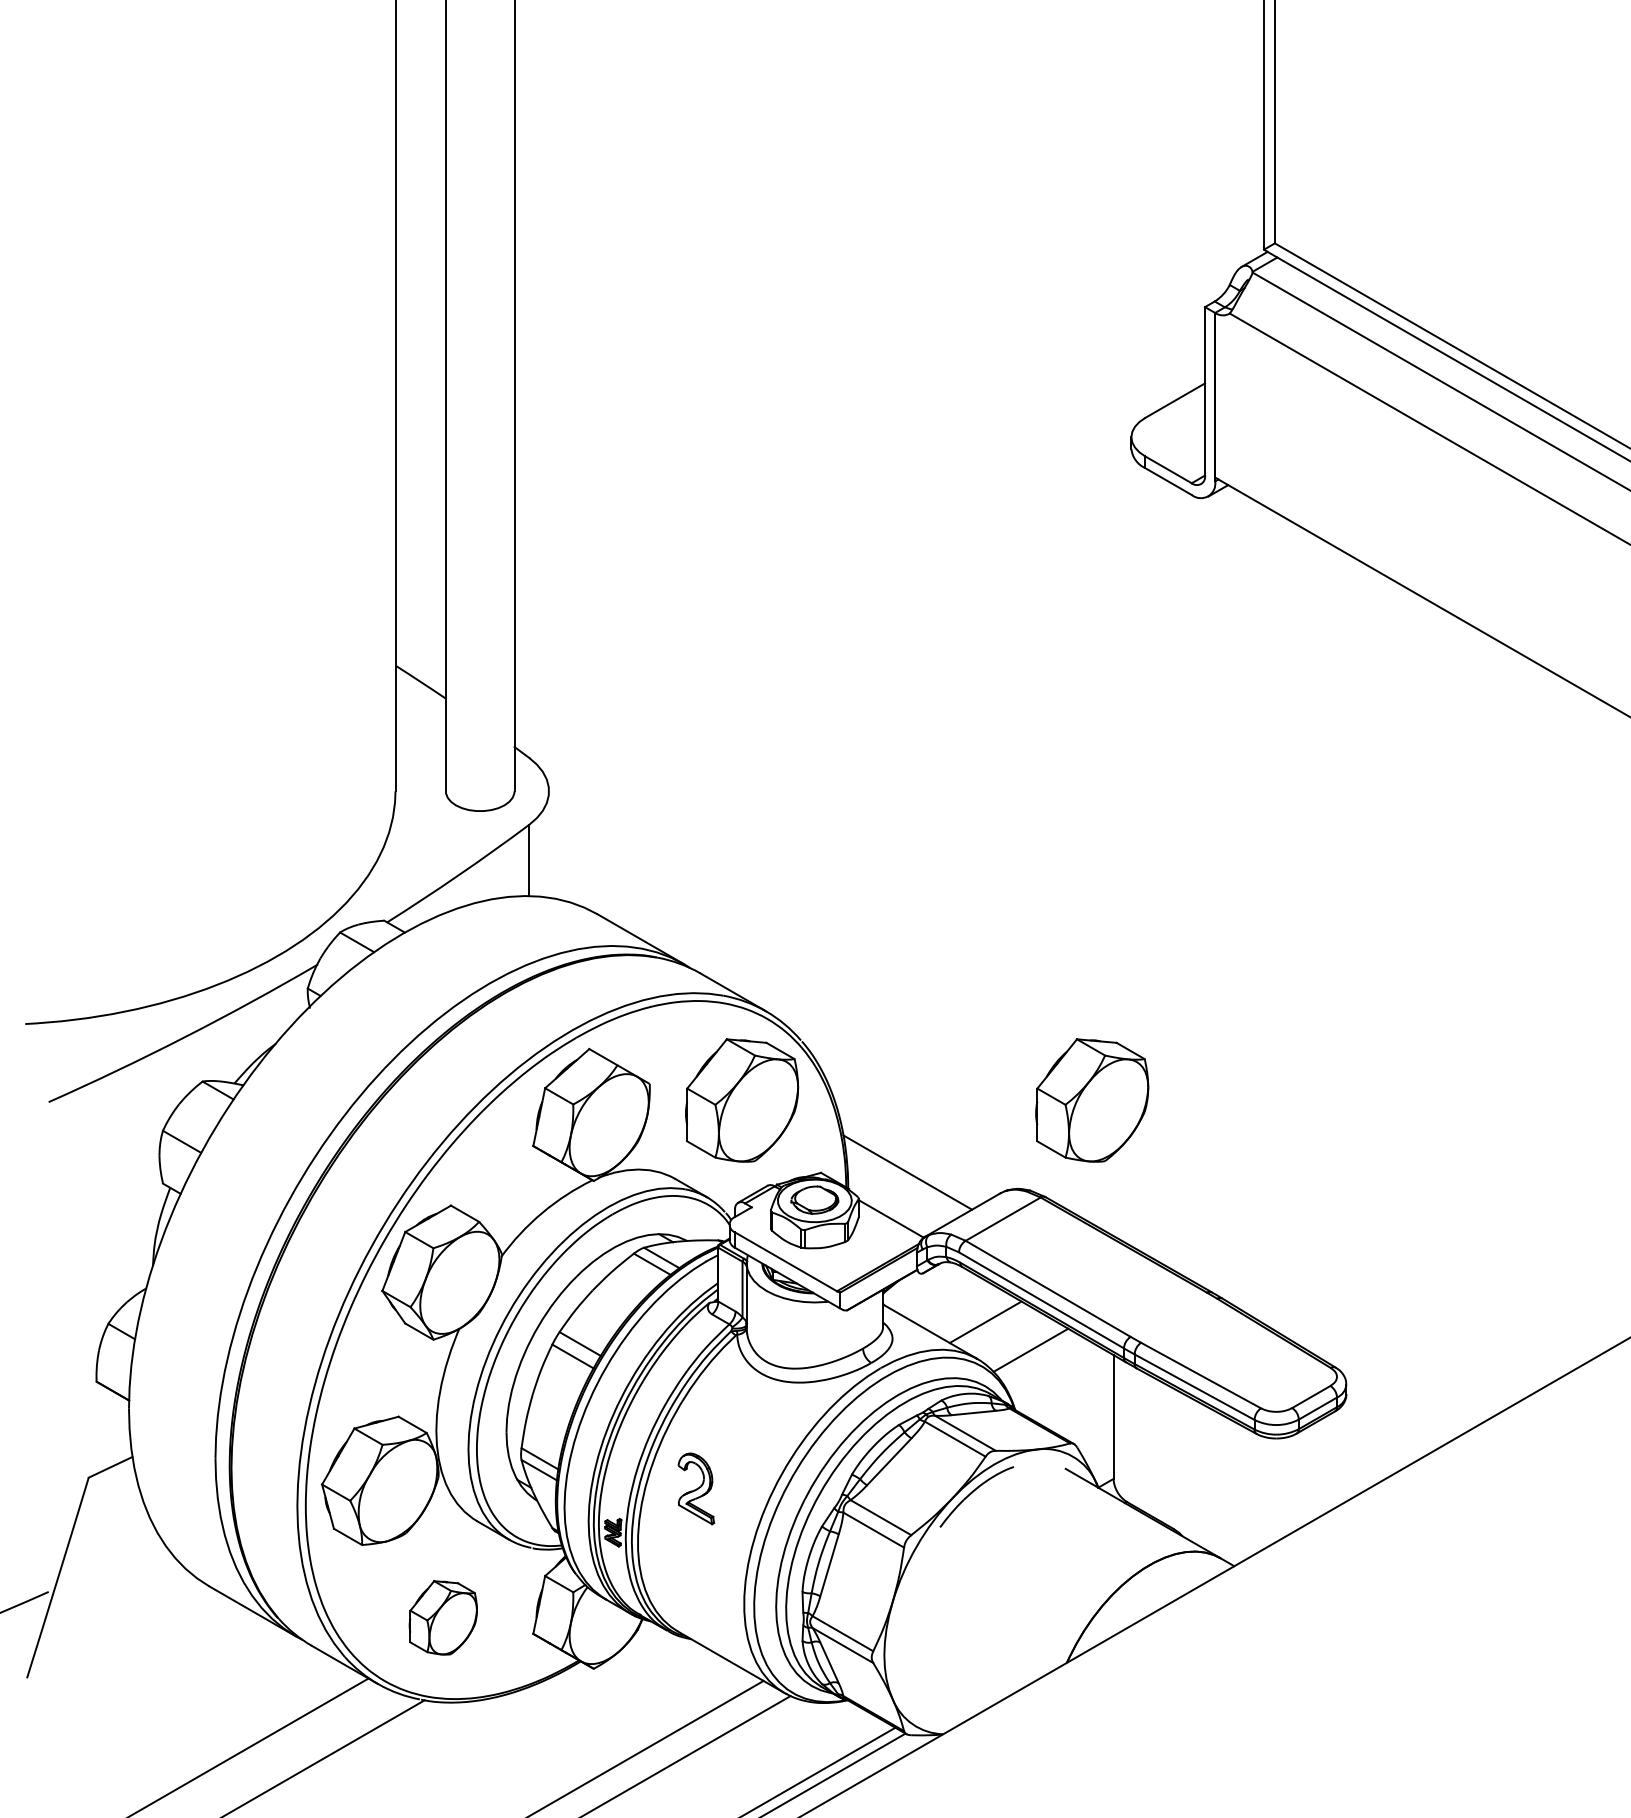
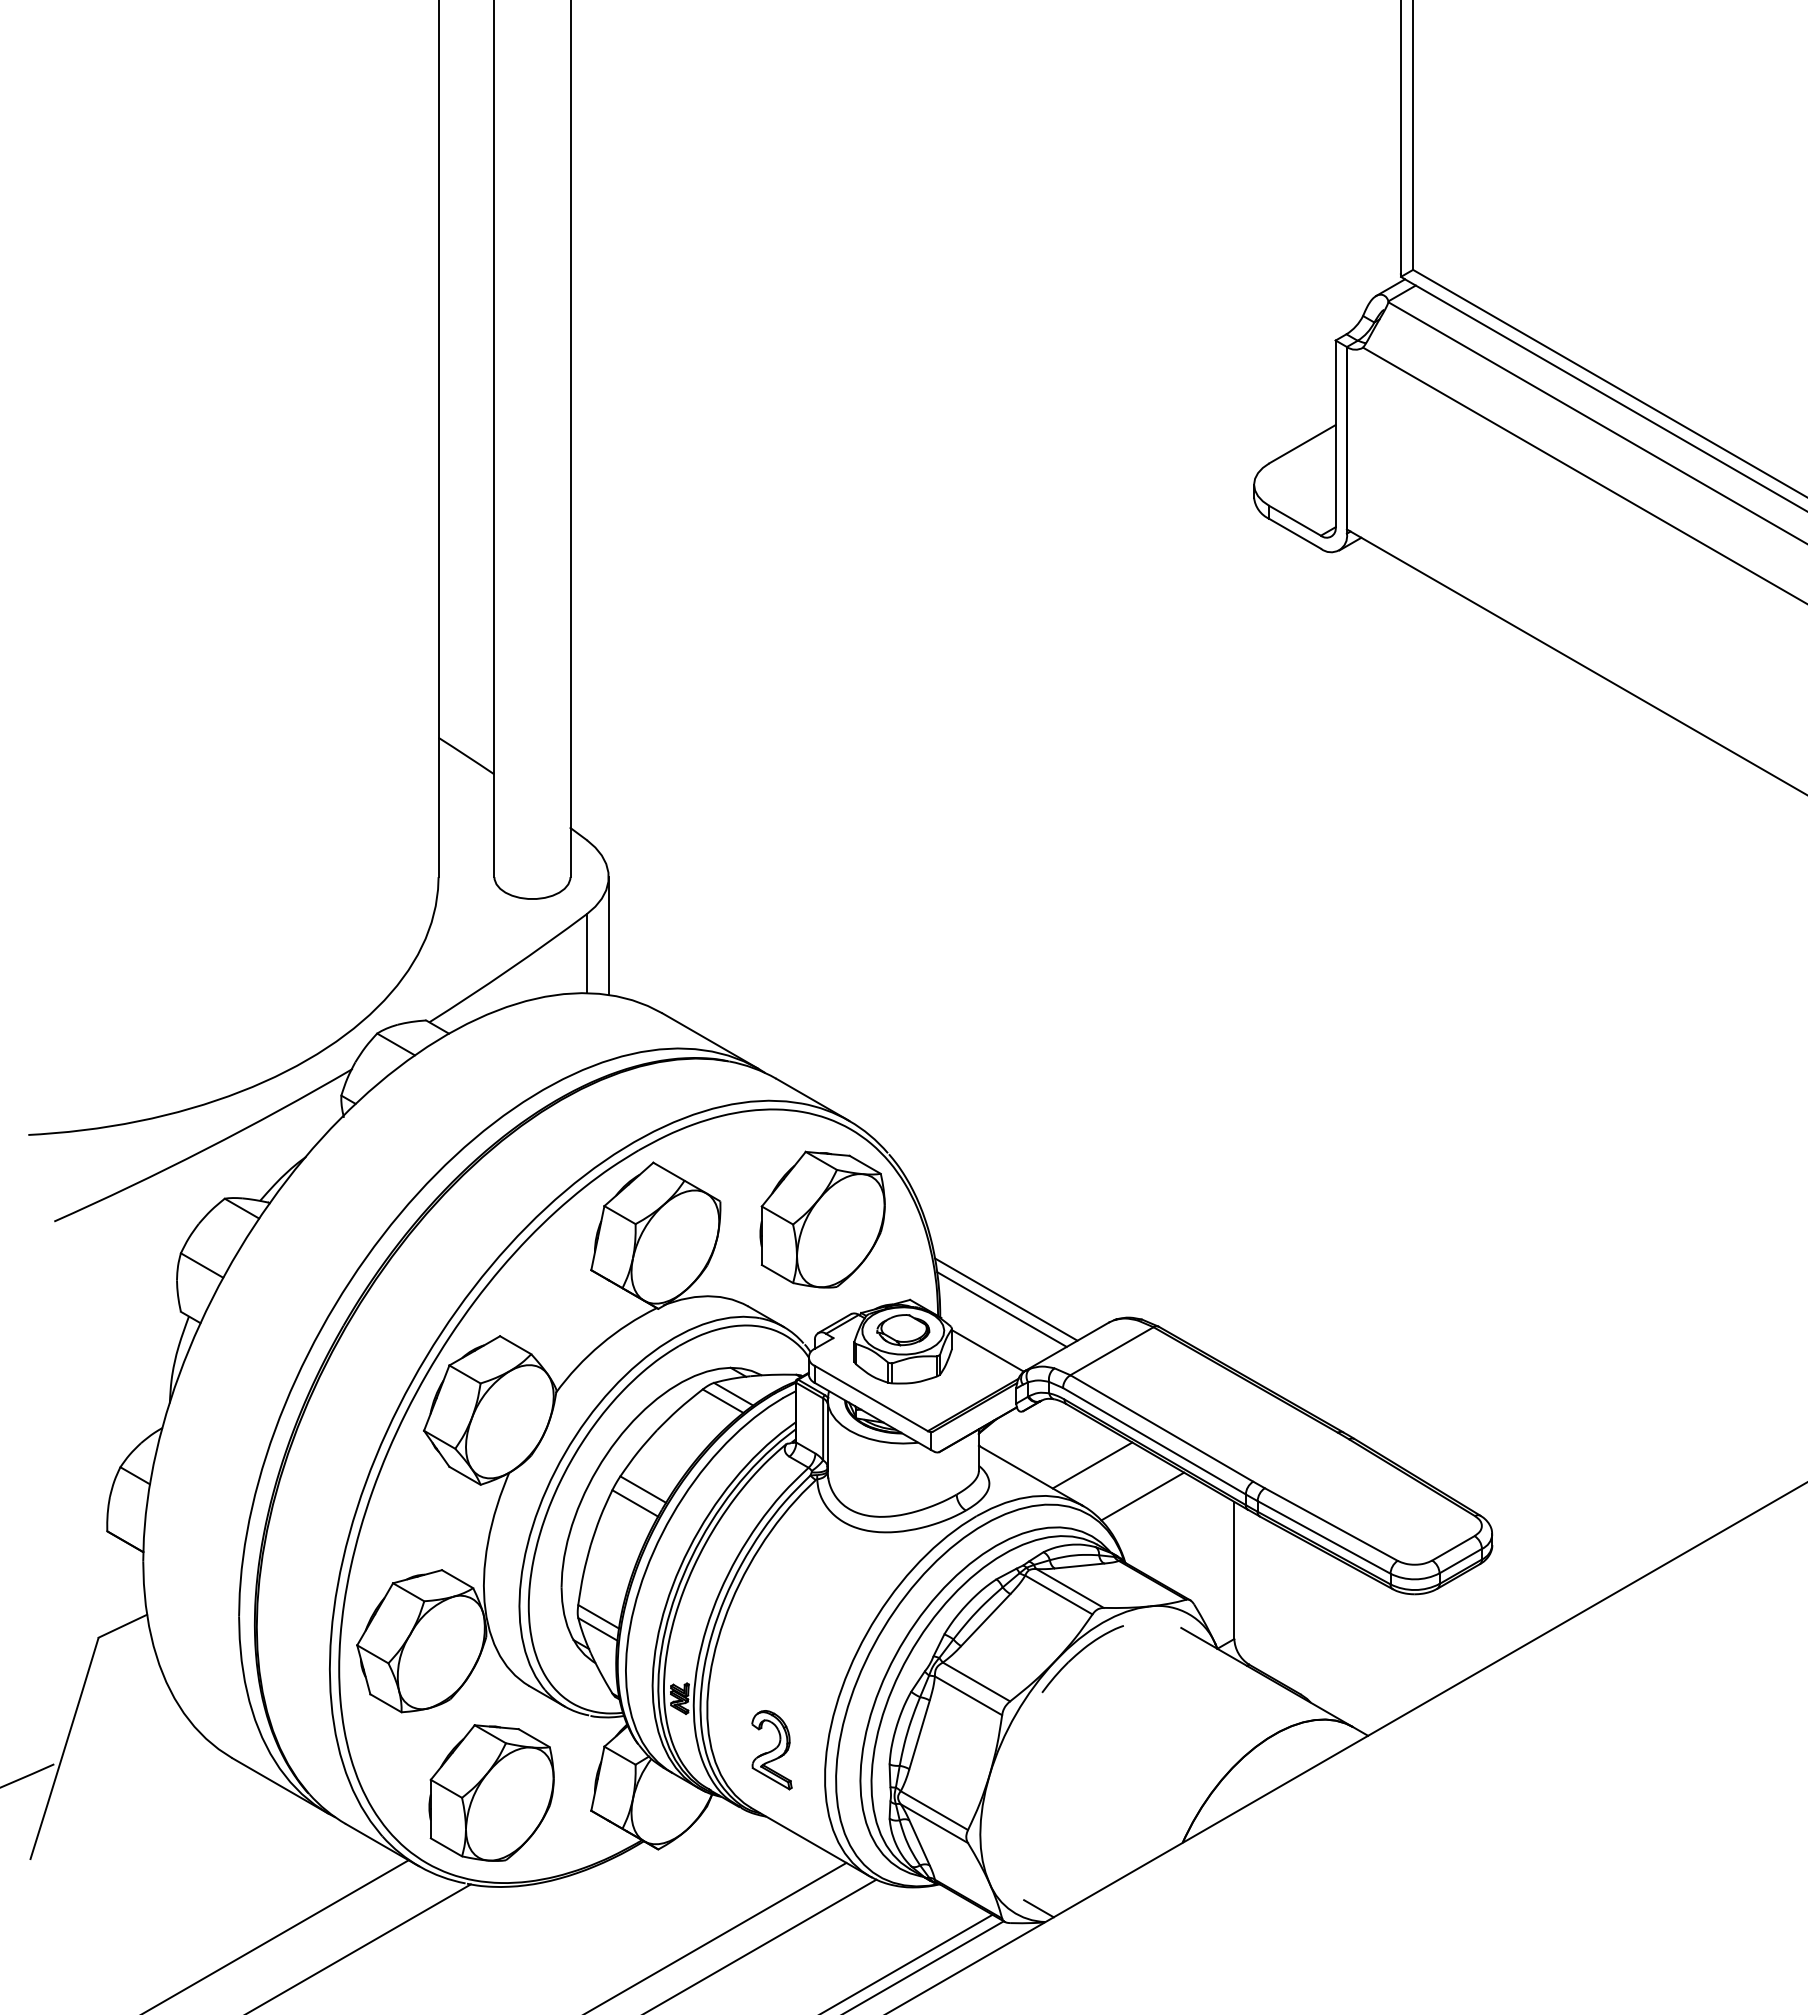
line: (548, 844) -> (608, 935), added
part: (1092, 1100) -> (1210, 1219), removed
line: (903, 1181) -> (1001, 1309), added
part: (695, 1489) -> (771, 1750), moved
part: (443, 1617) -> (491, 1792), size x1.67
line: (936, 1722) -> (1038, 1908), added

